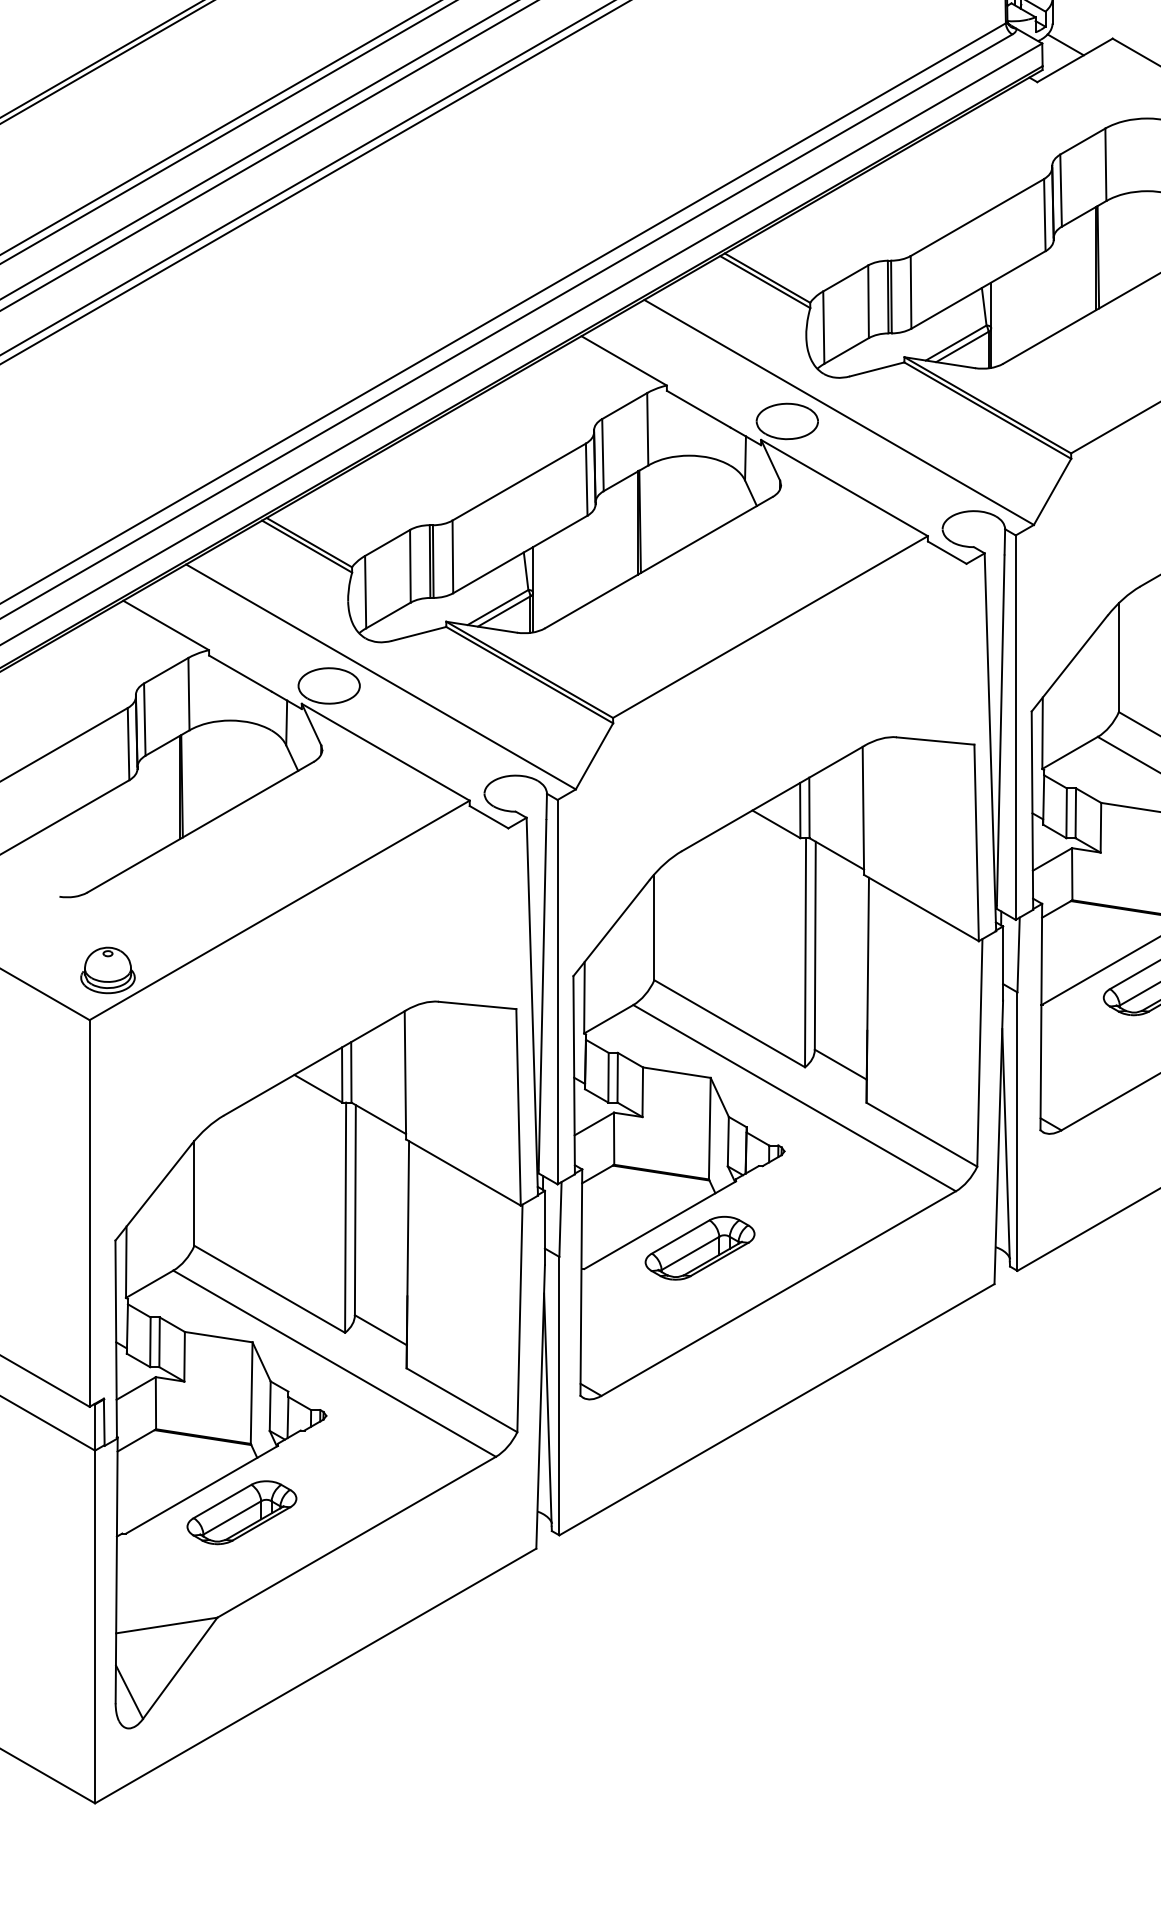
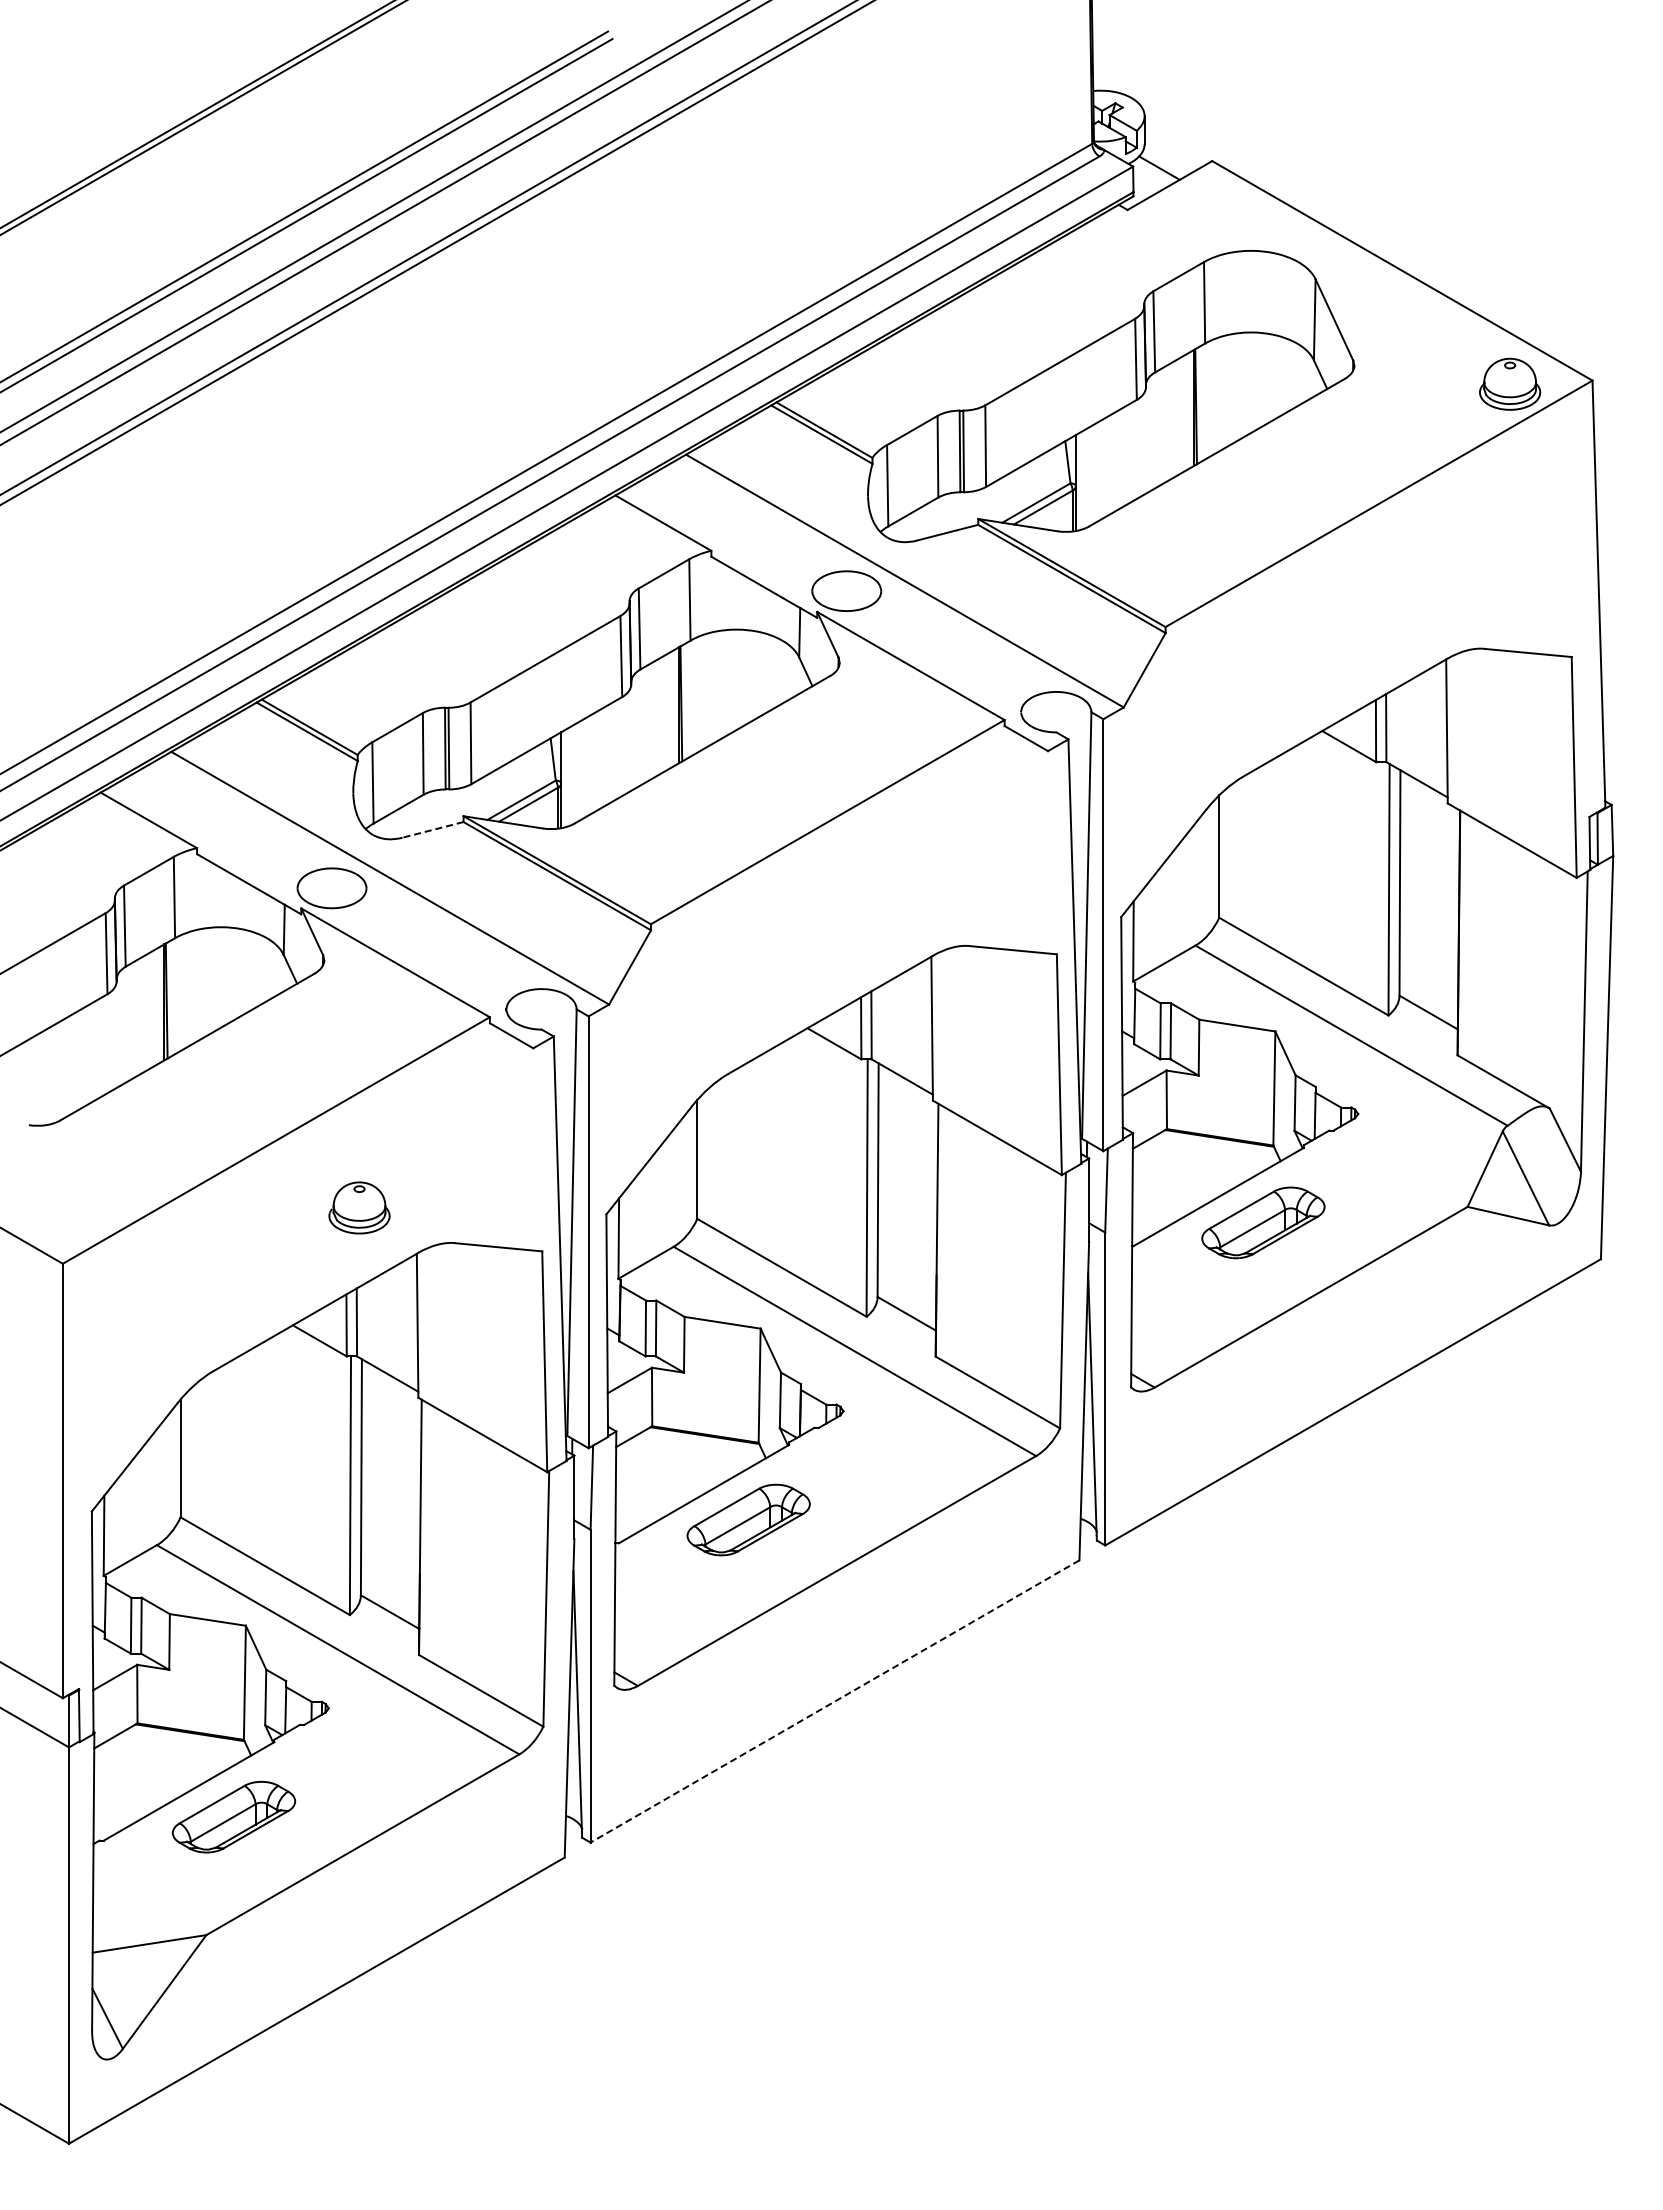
line: (419, 633) -> (433, 829), solid -> dashed
part: (107, 970) -> (359, 1207), moved
line: (776, 1409) -> (834, 1701), solid -> dashed

